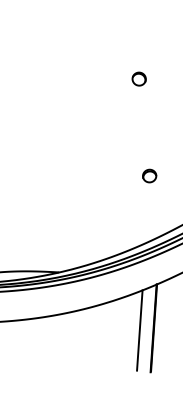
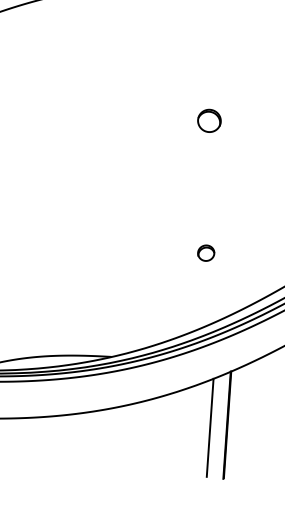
part: (139, 78) -> (209, 120), size x1.4
part: (149, 175) -> (206, 252), moved

